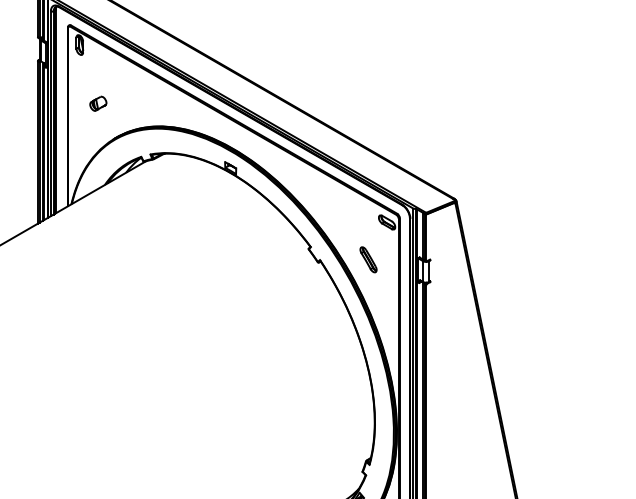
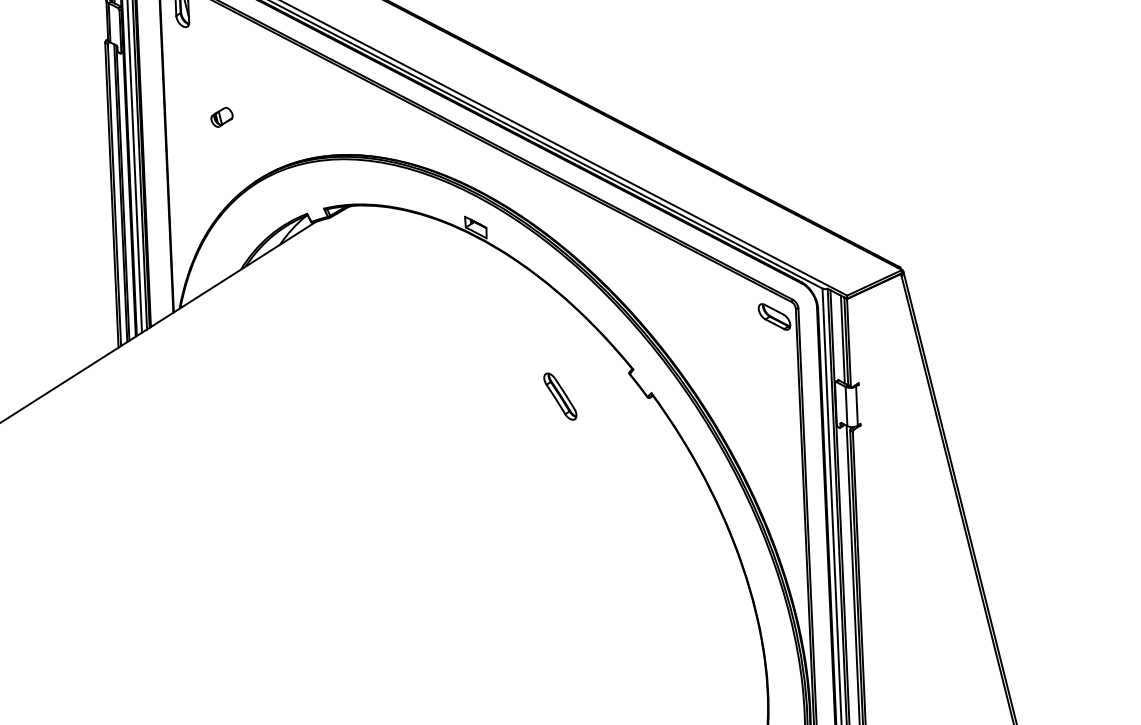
part: (98, 103) -> (222, 116), size x0.7
part: (368, 259) -> (560, 396), moved

